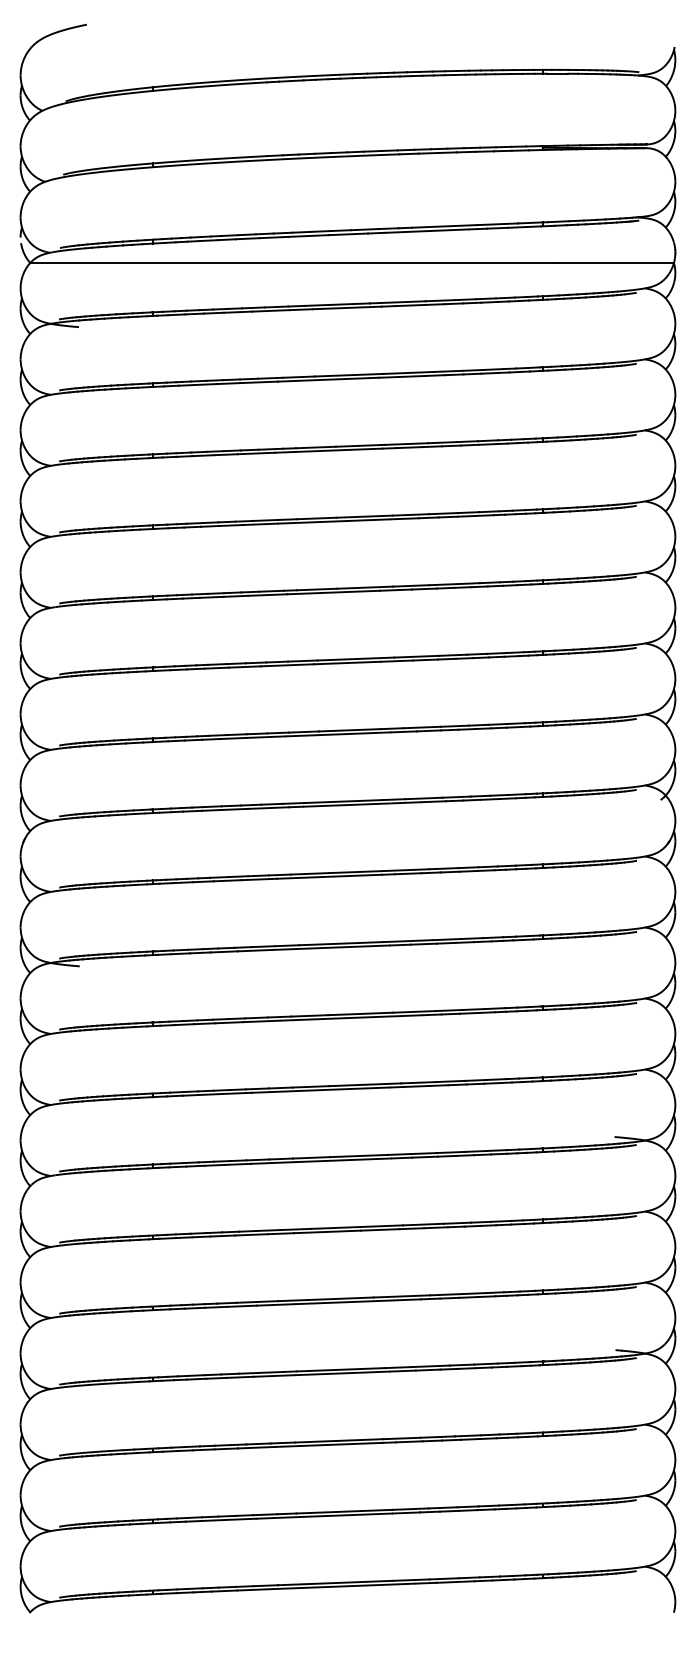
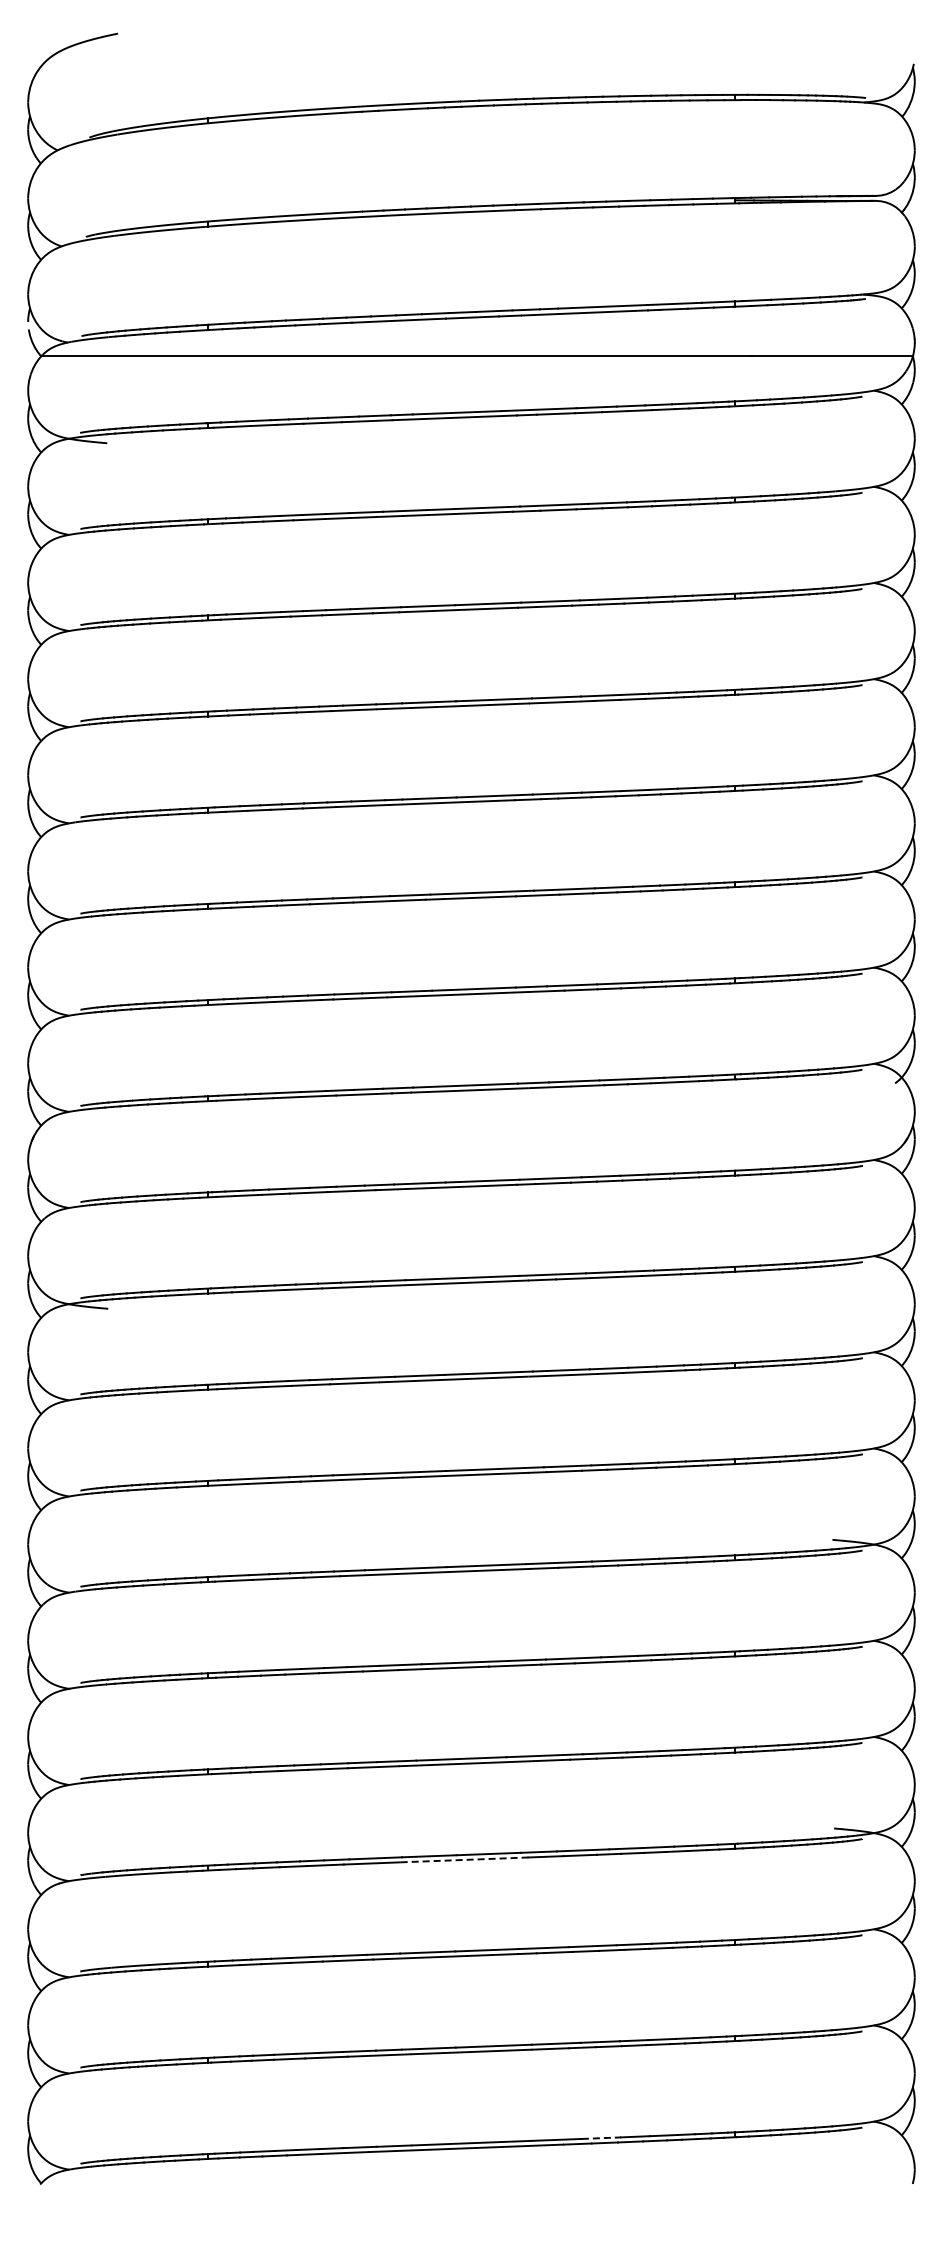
line: (342, 1373) -> (464, 1859), solid -> dashed
line: (444, 1579) -> (601, 2138), solid -> dashed

